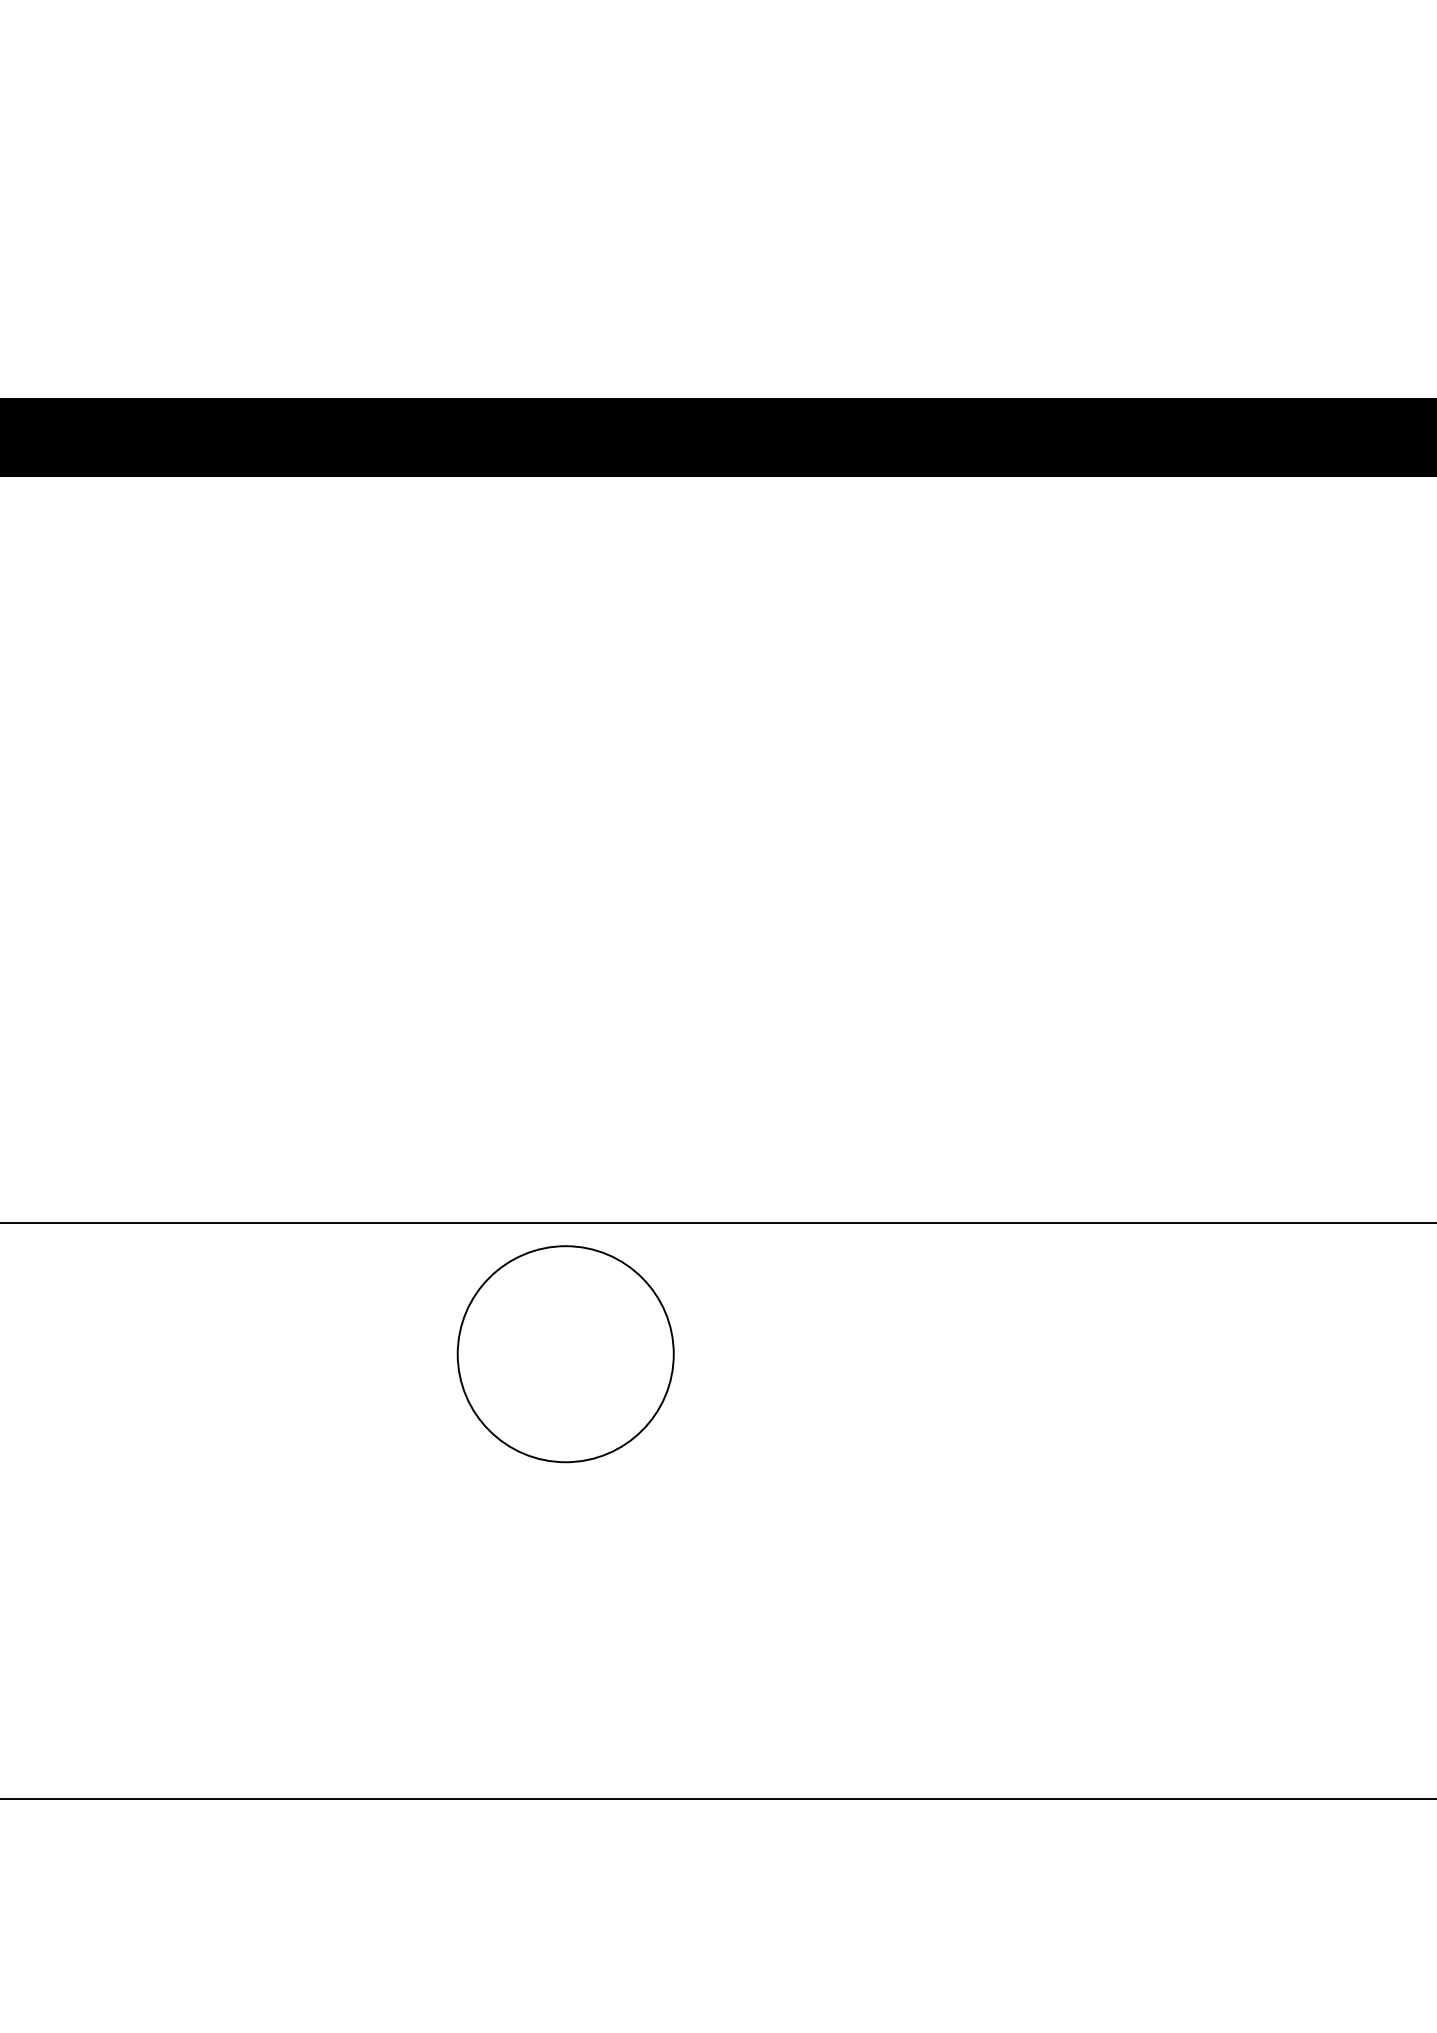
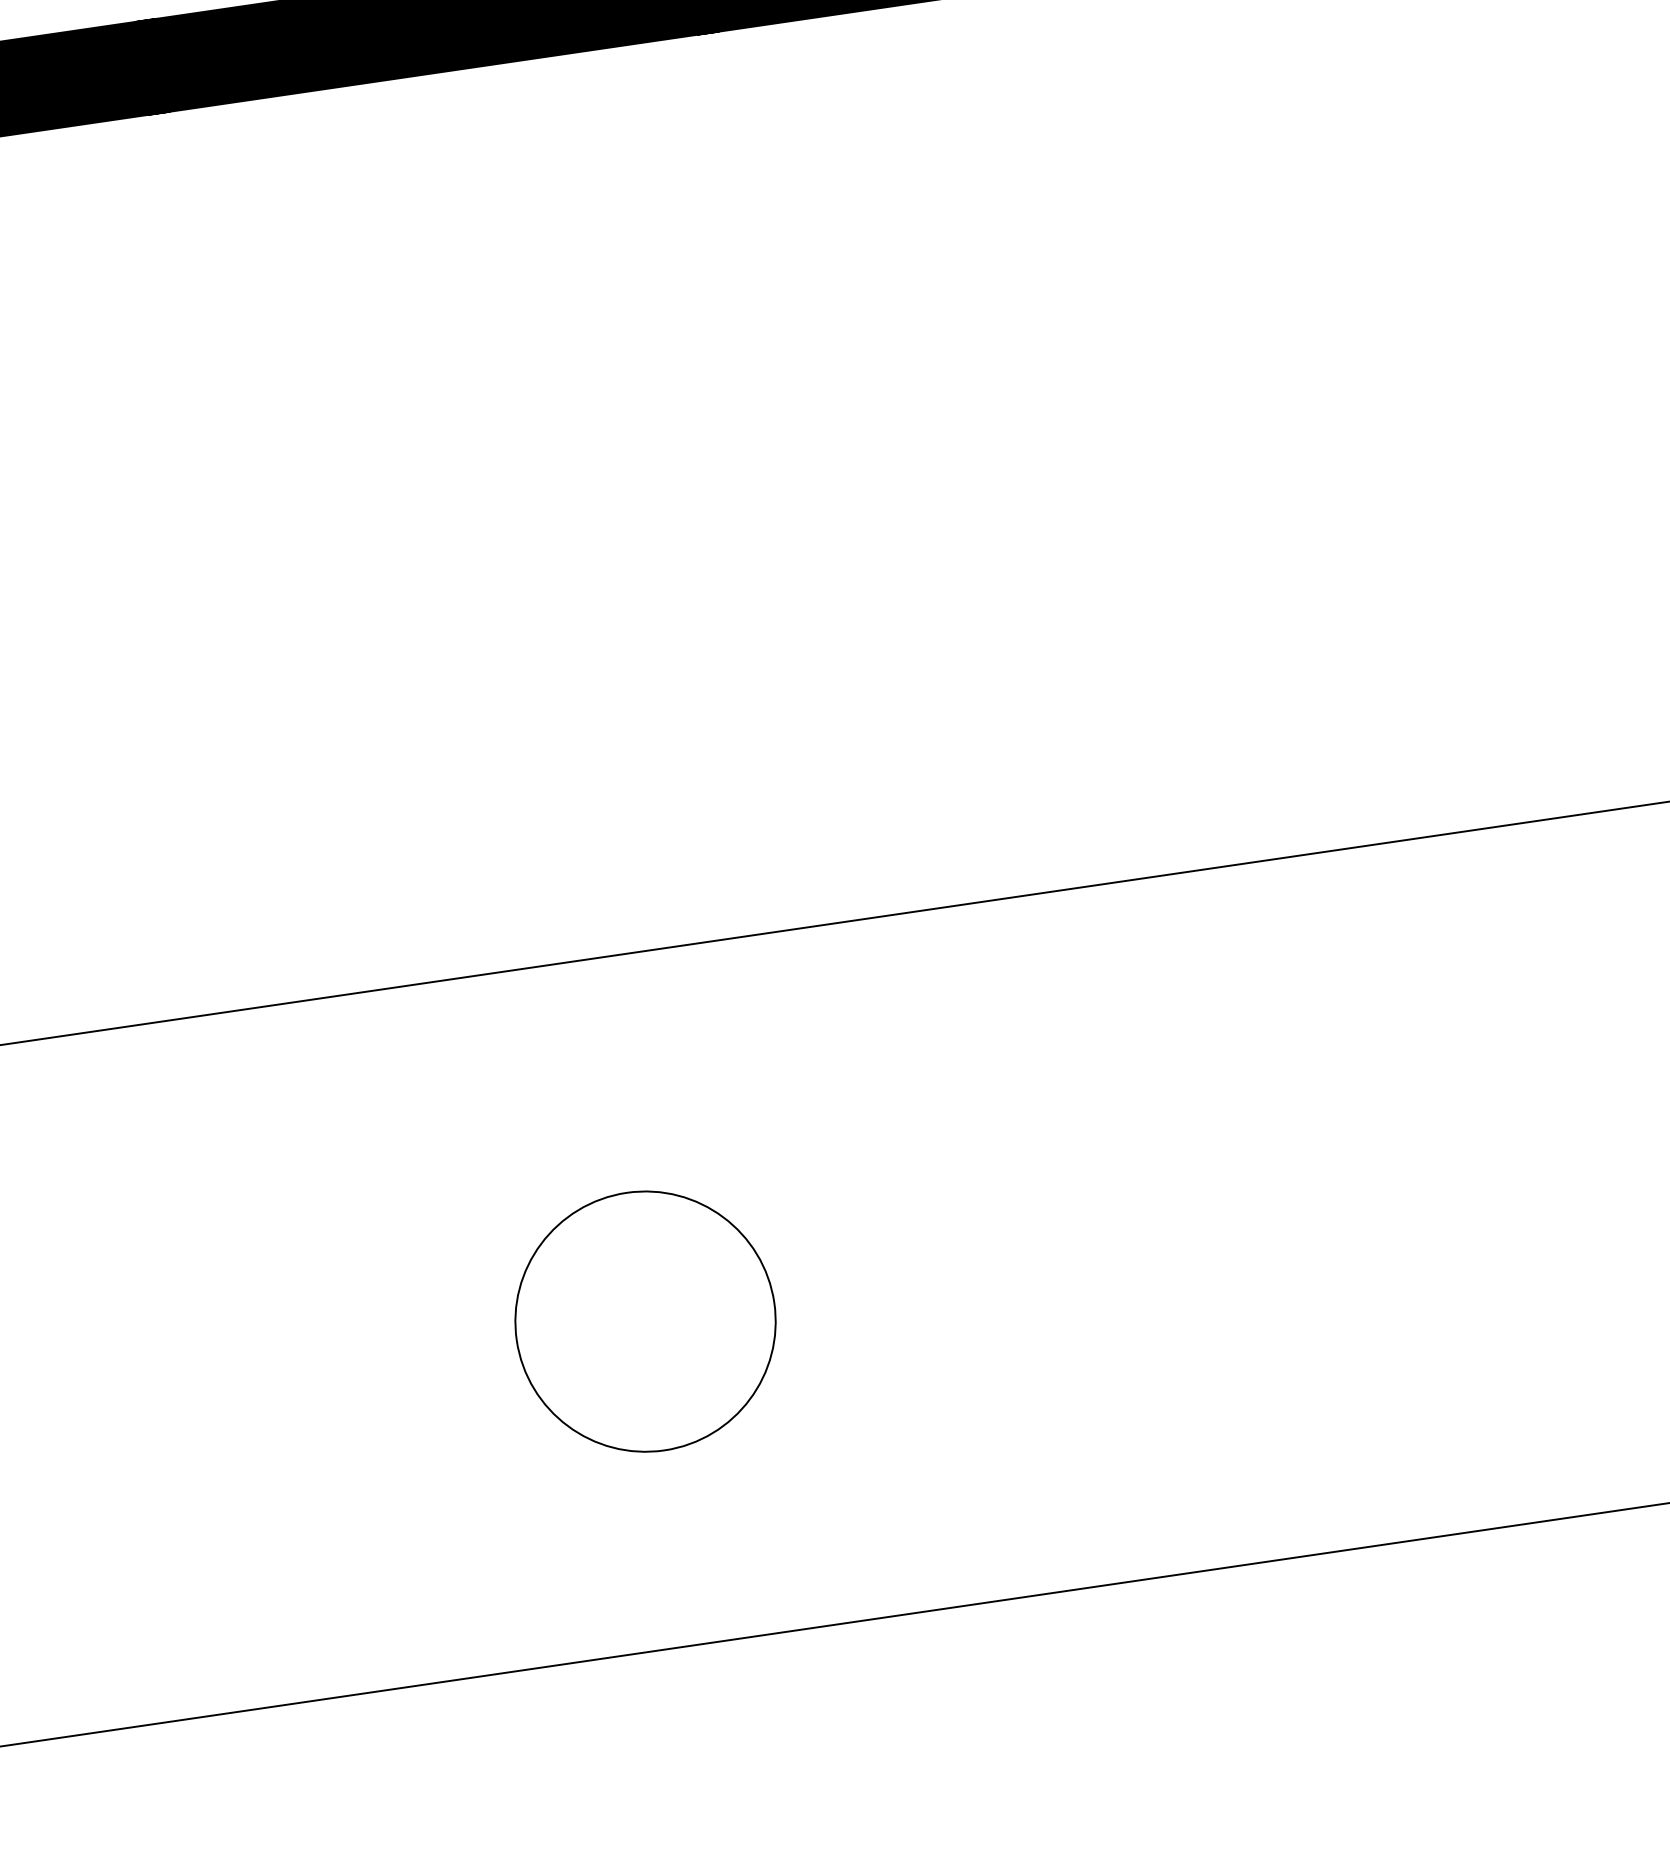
circle: (565, 1354) -> (645, 1322), moved

